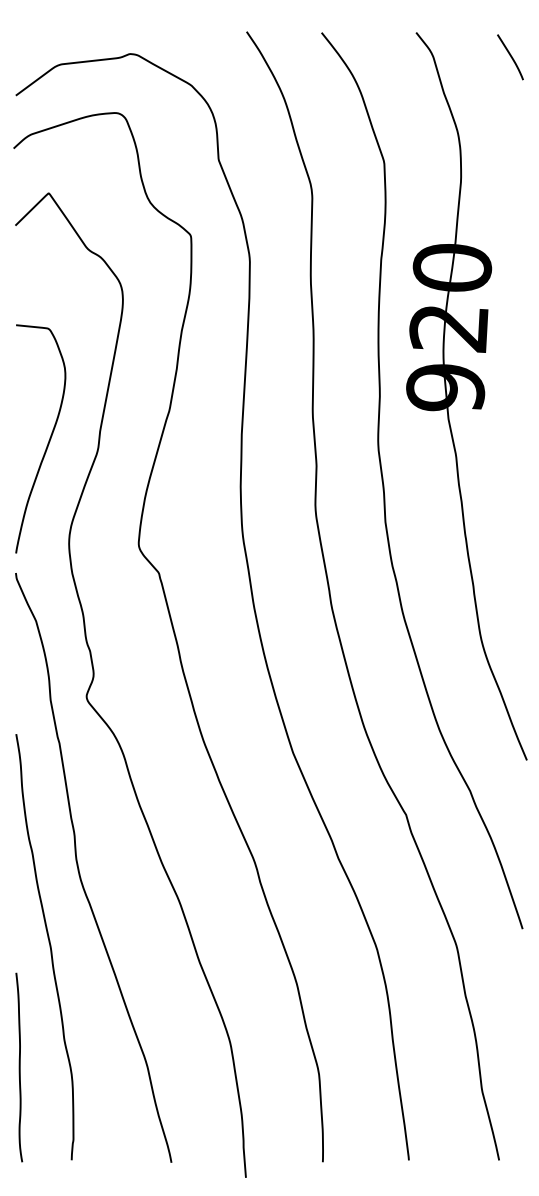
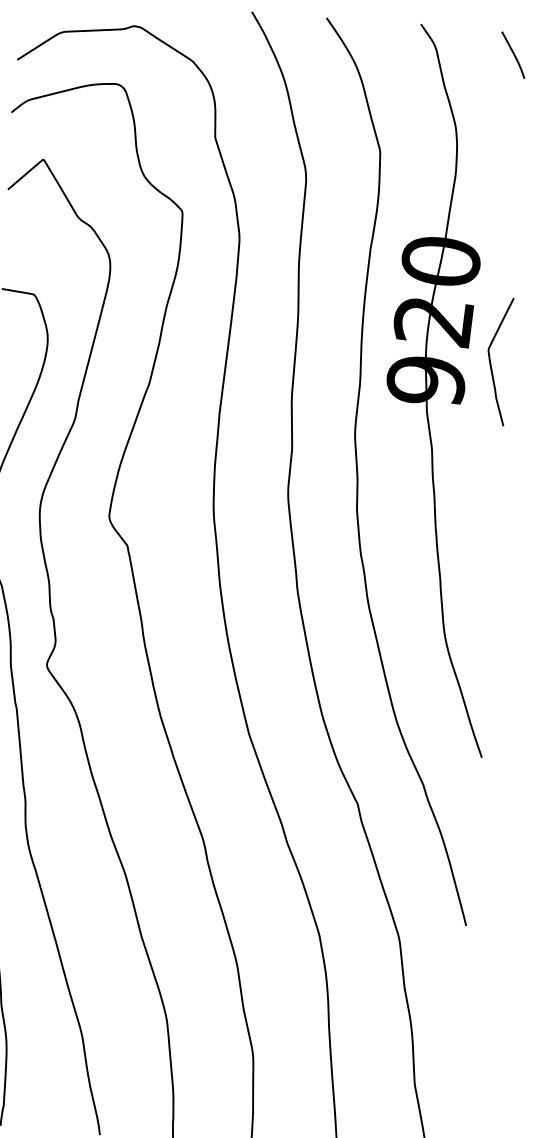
curve: (509, 365) -> (491, 362), added

